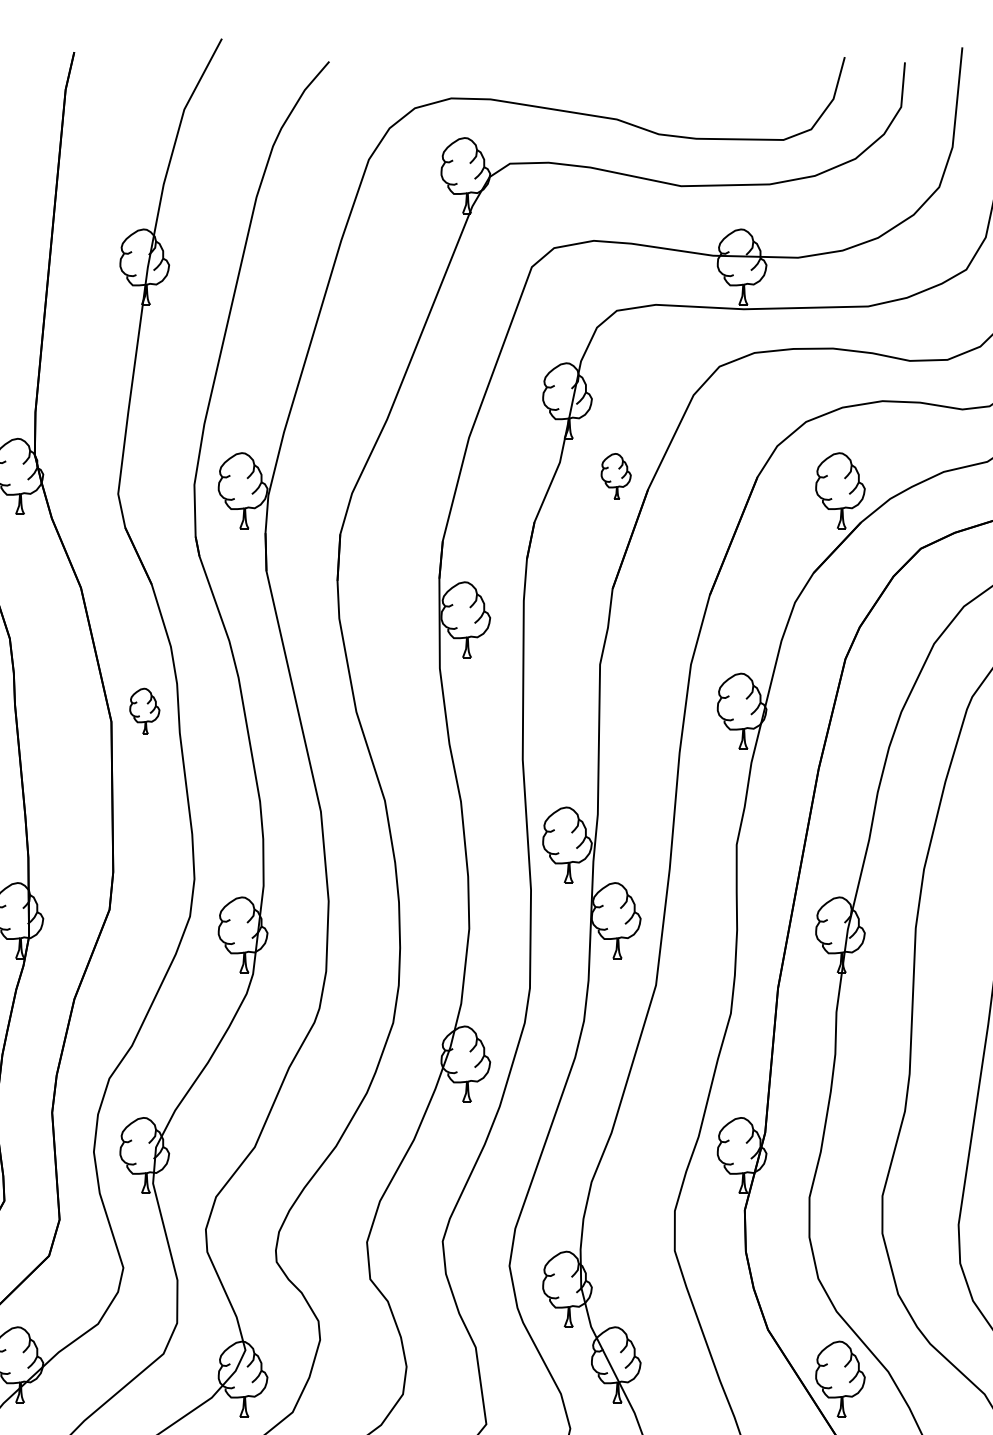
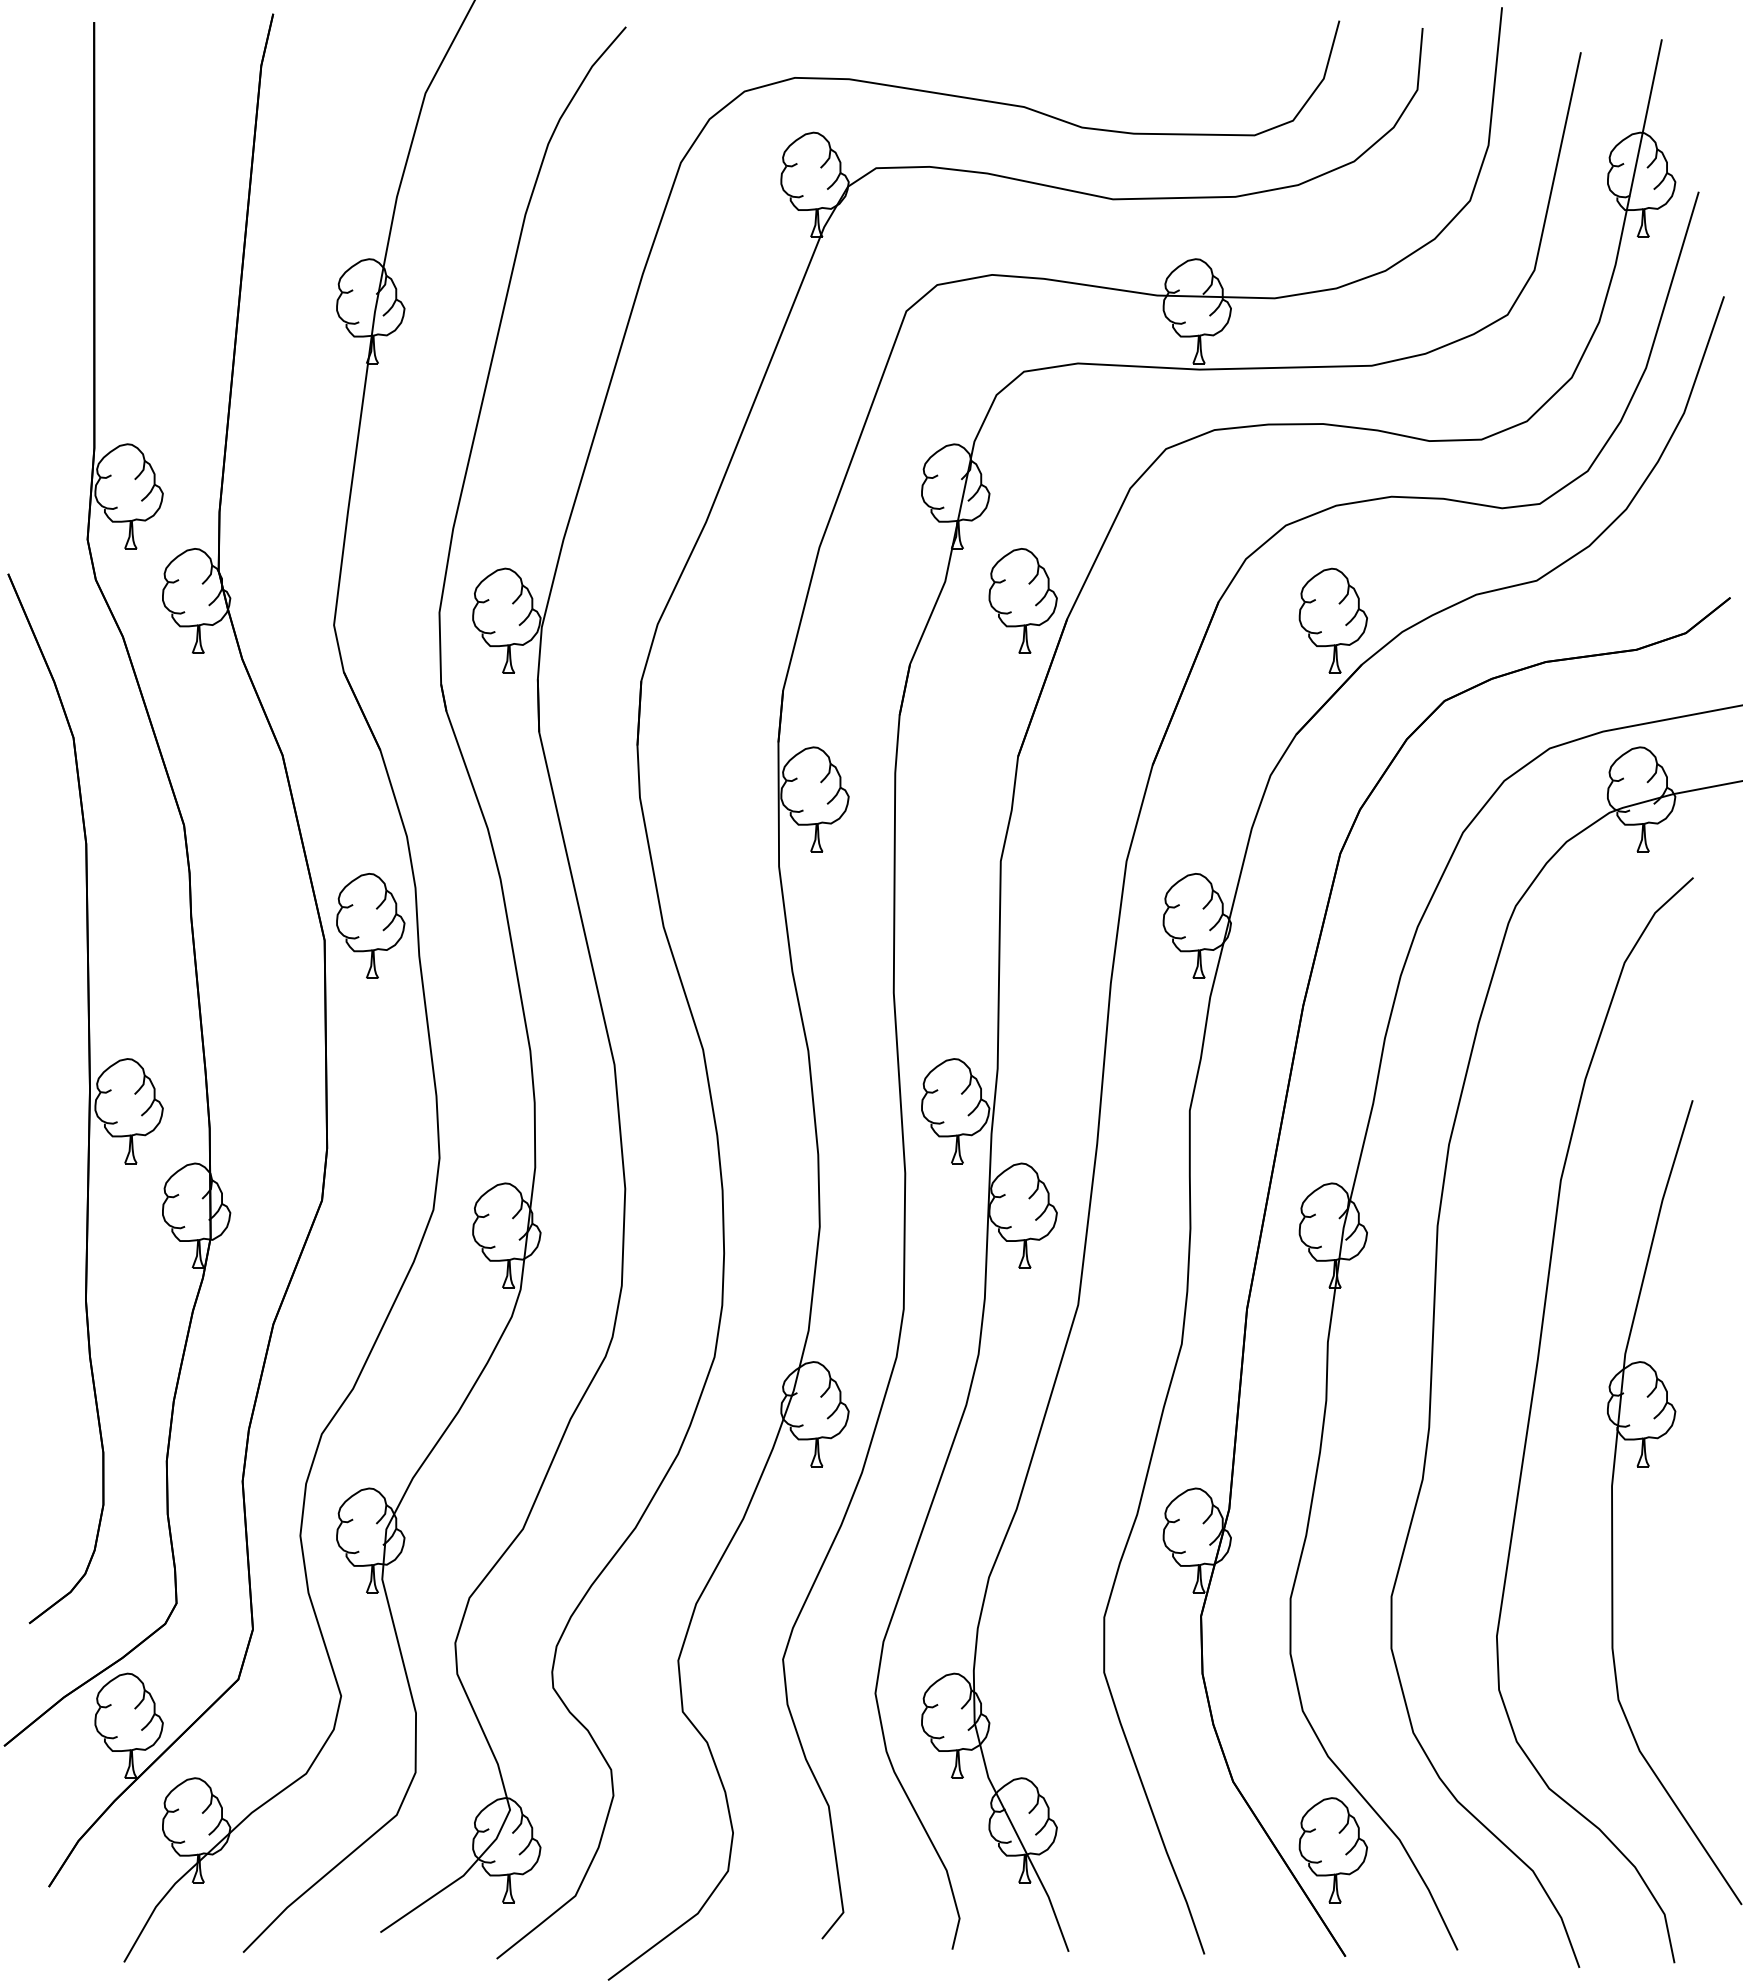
part: (615, 476) -> (1022, 600), size x1.67
part: (144, 711) -> (370, 925), size x1.67

